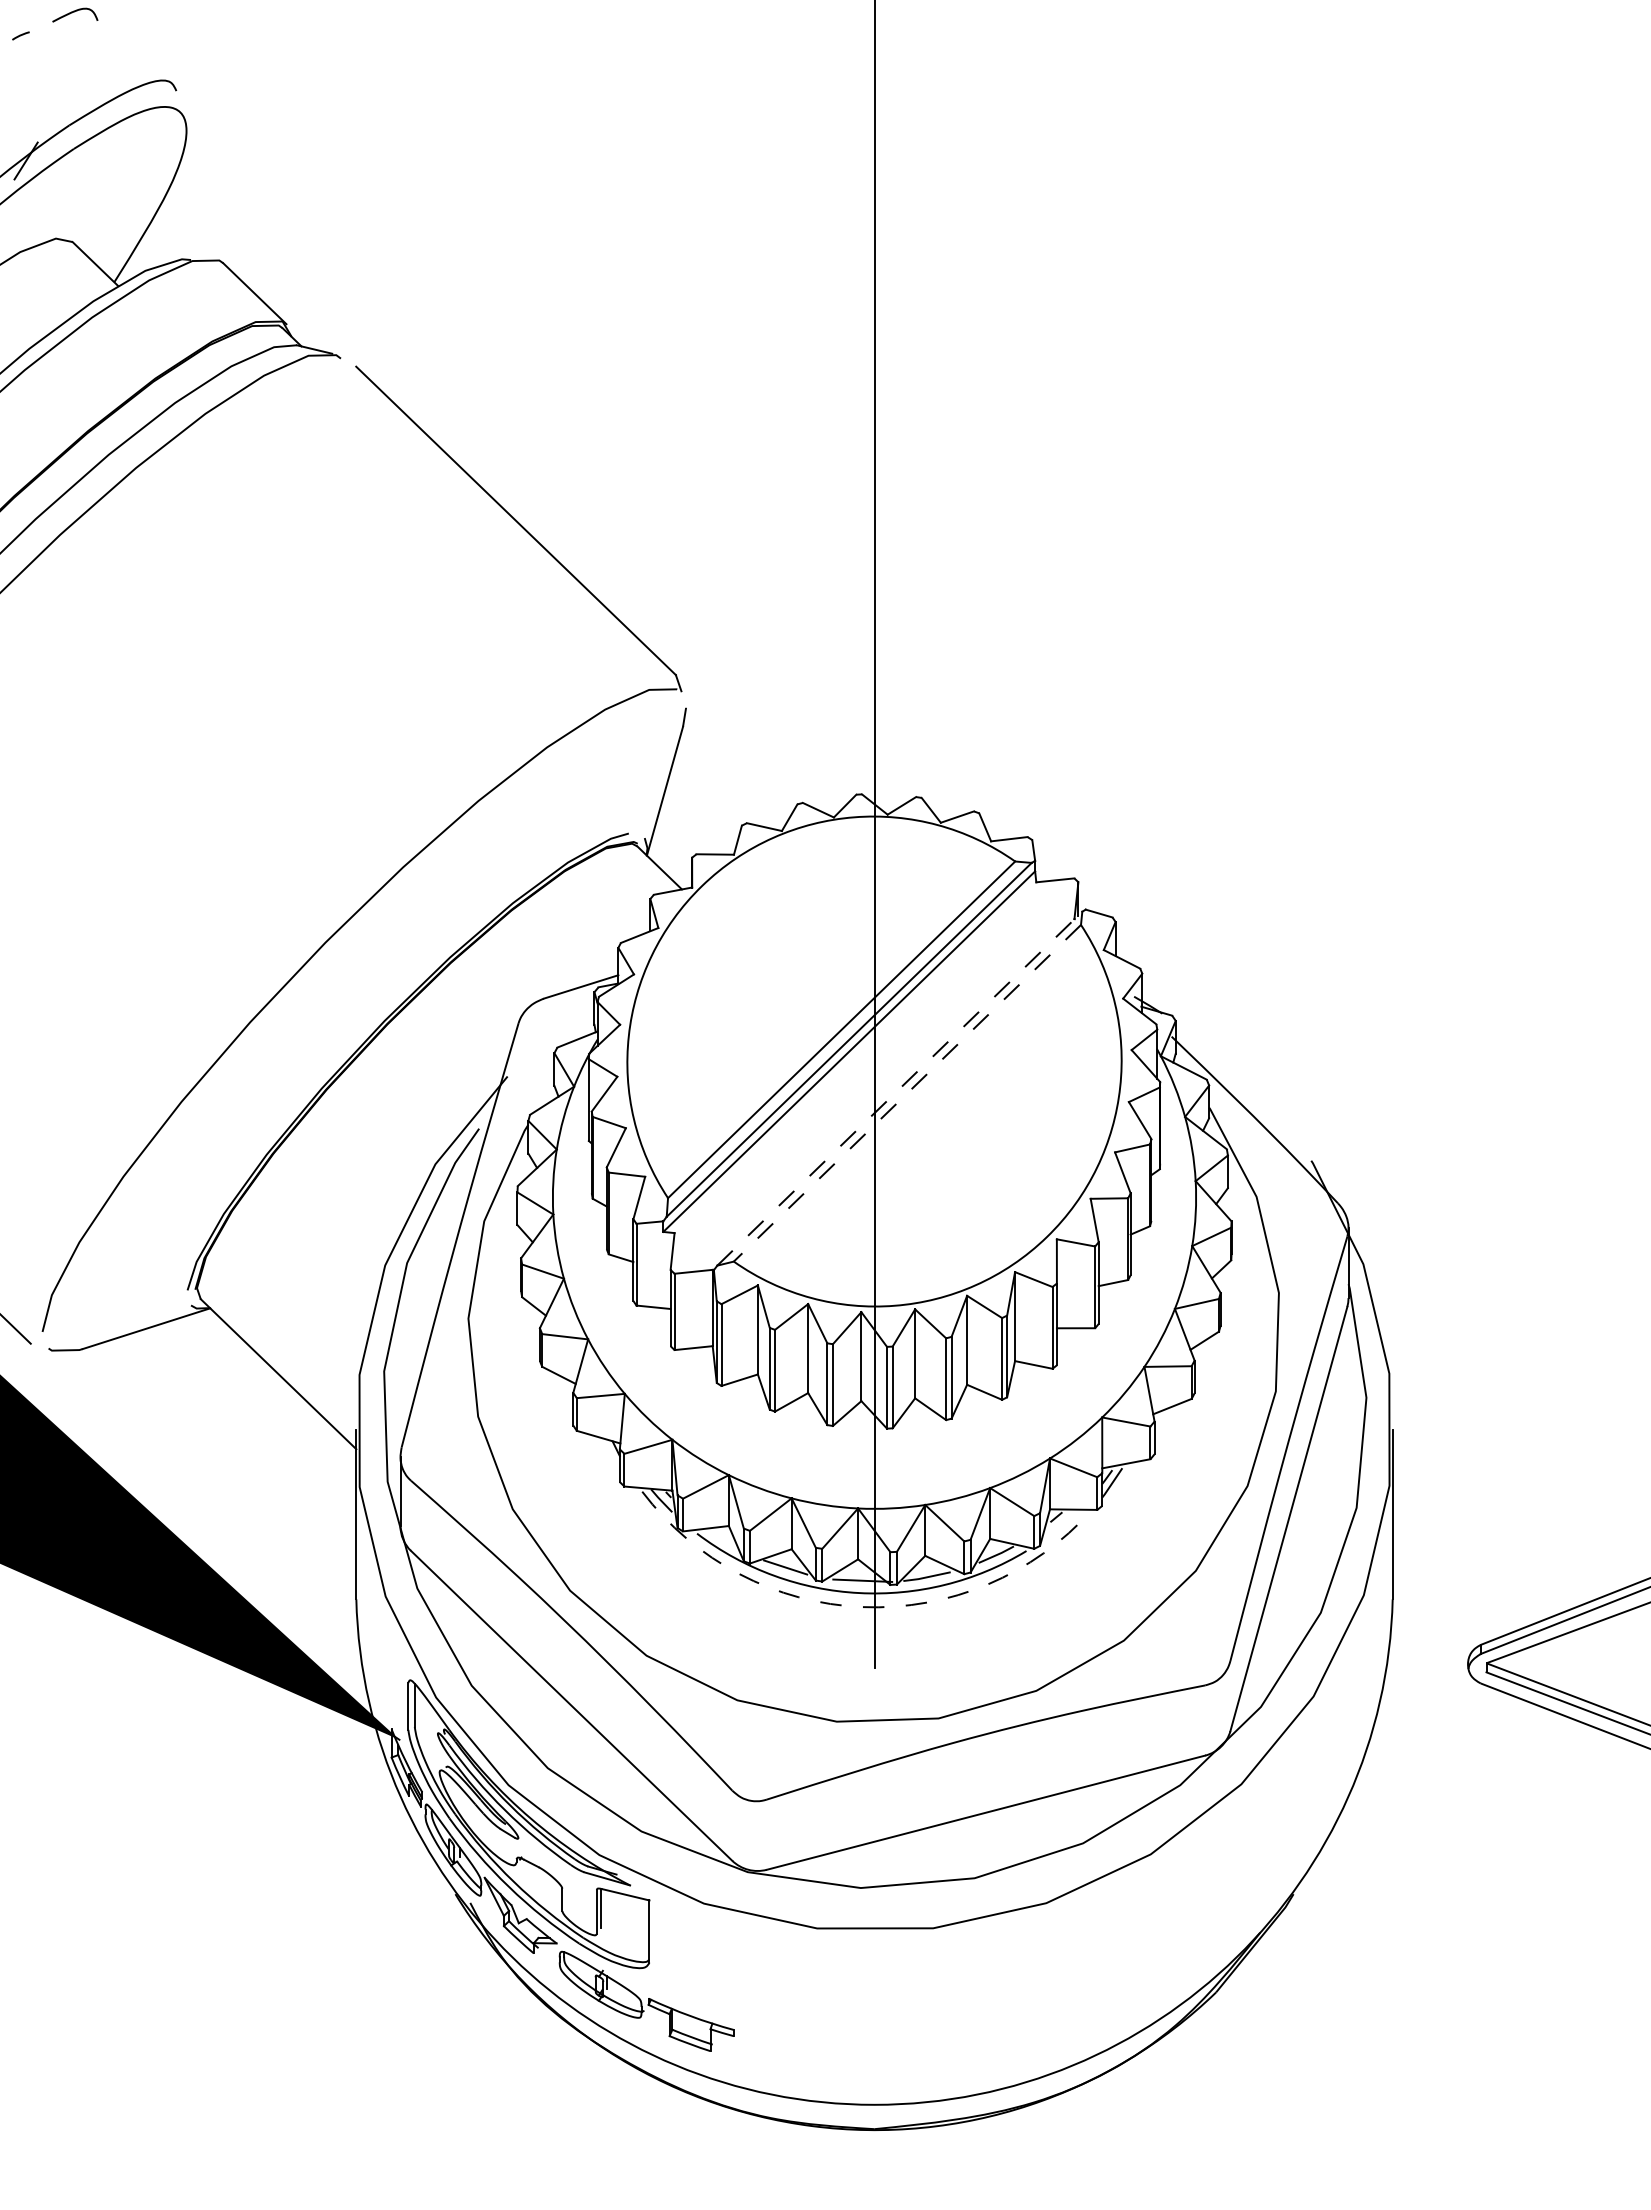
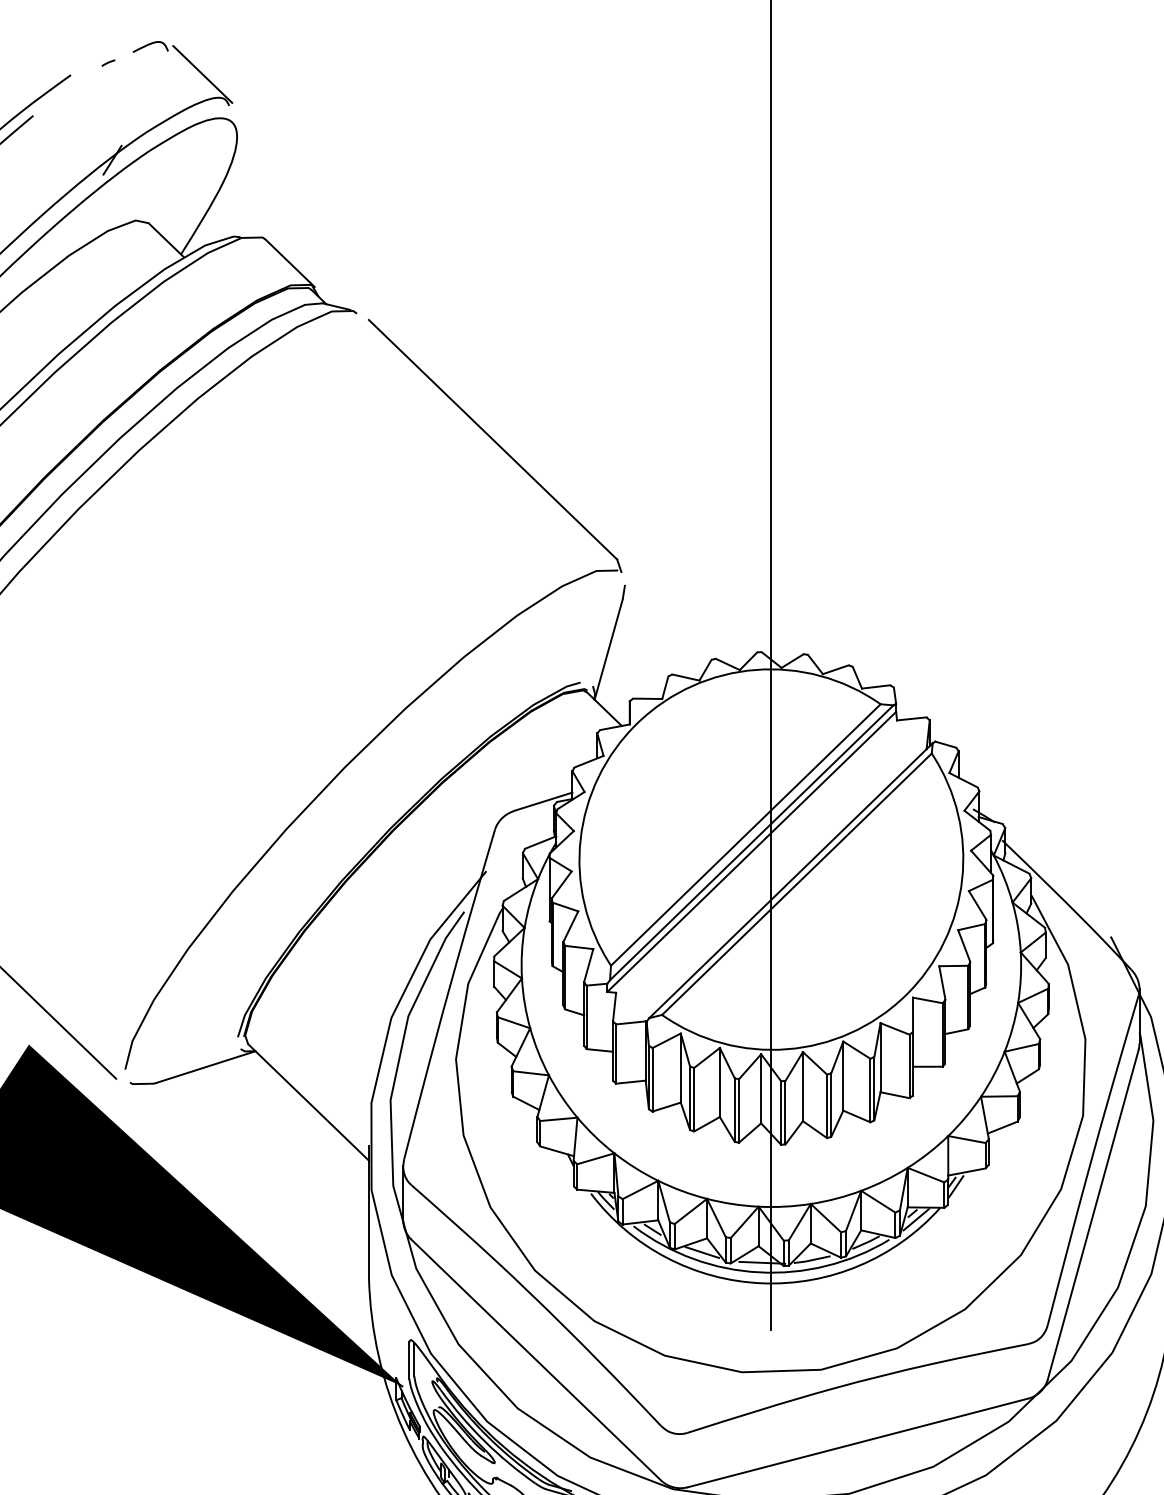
line: (142, 50) -> (202, 74), added
line: (900, 1088) -> (791, 880), dashed -> solid
line: (907, 1093) -> (797, 884), dashed -> solid
line: (1060, 1524) -> (915, 1219), added
line: (721, 1537) -> (652, 1229), added
arc: (862, 1607) -> (762, 1283), dashed -> solid

